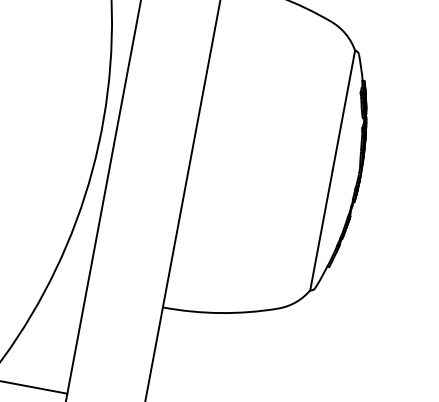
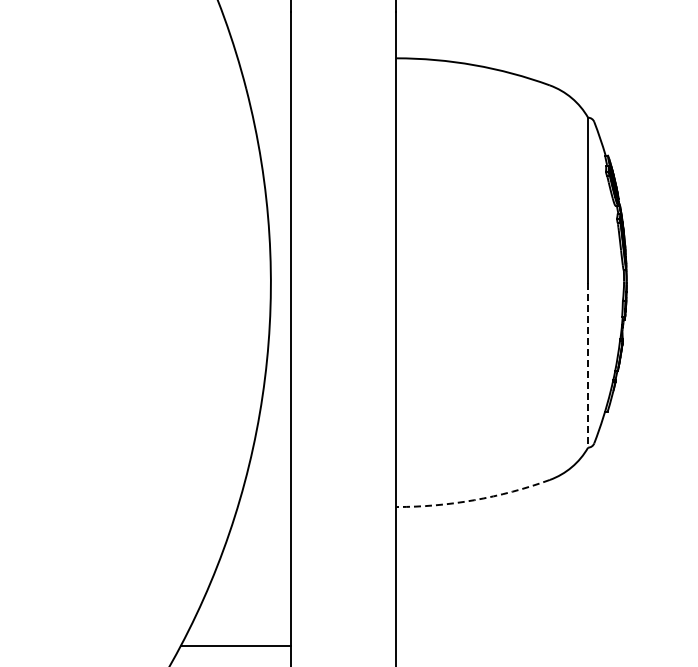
line: (321, 230) -> (588, 365), solid -> dashed
arc: (220, 313) -> (474, 500), solid -> dashed

